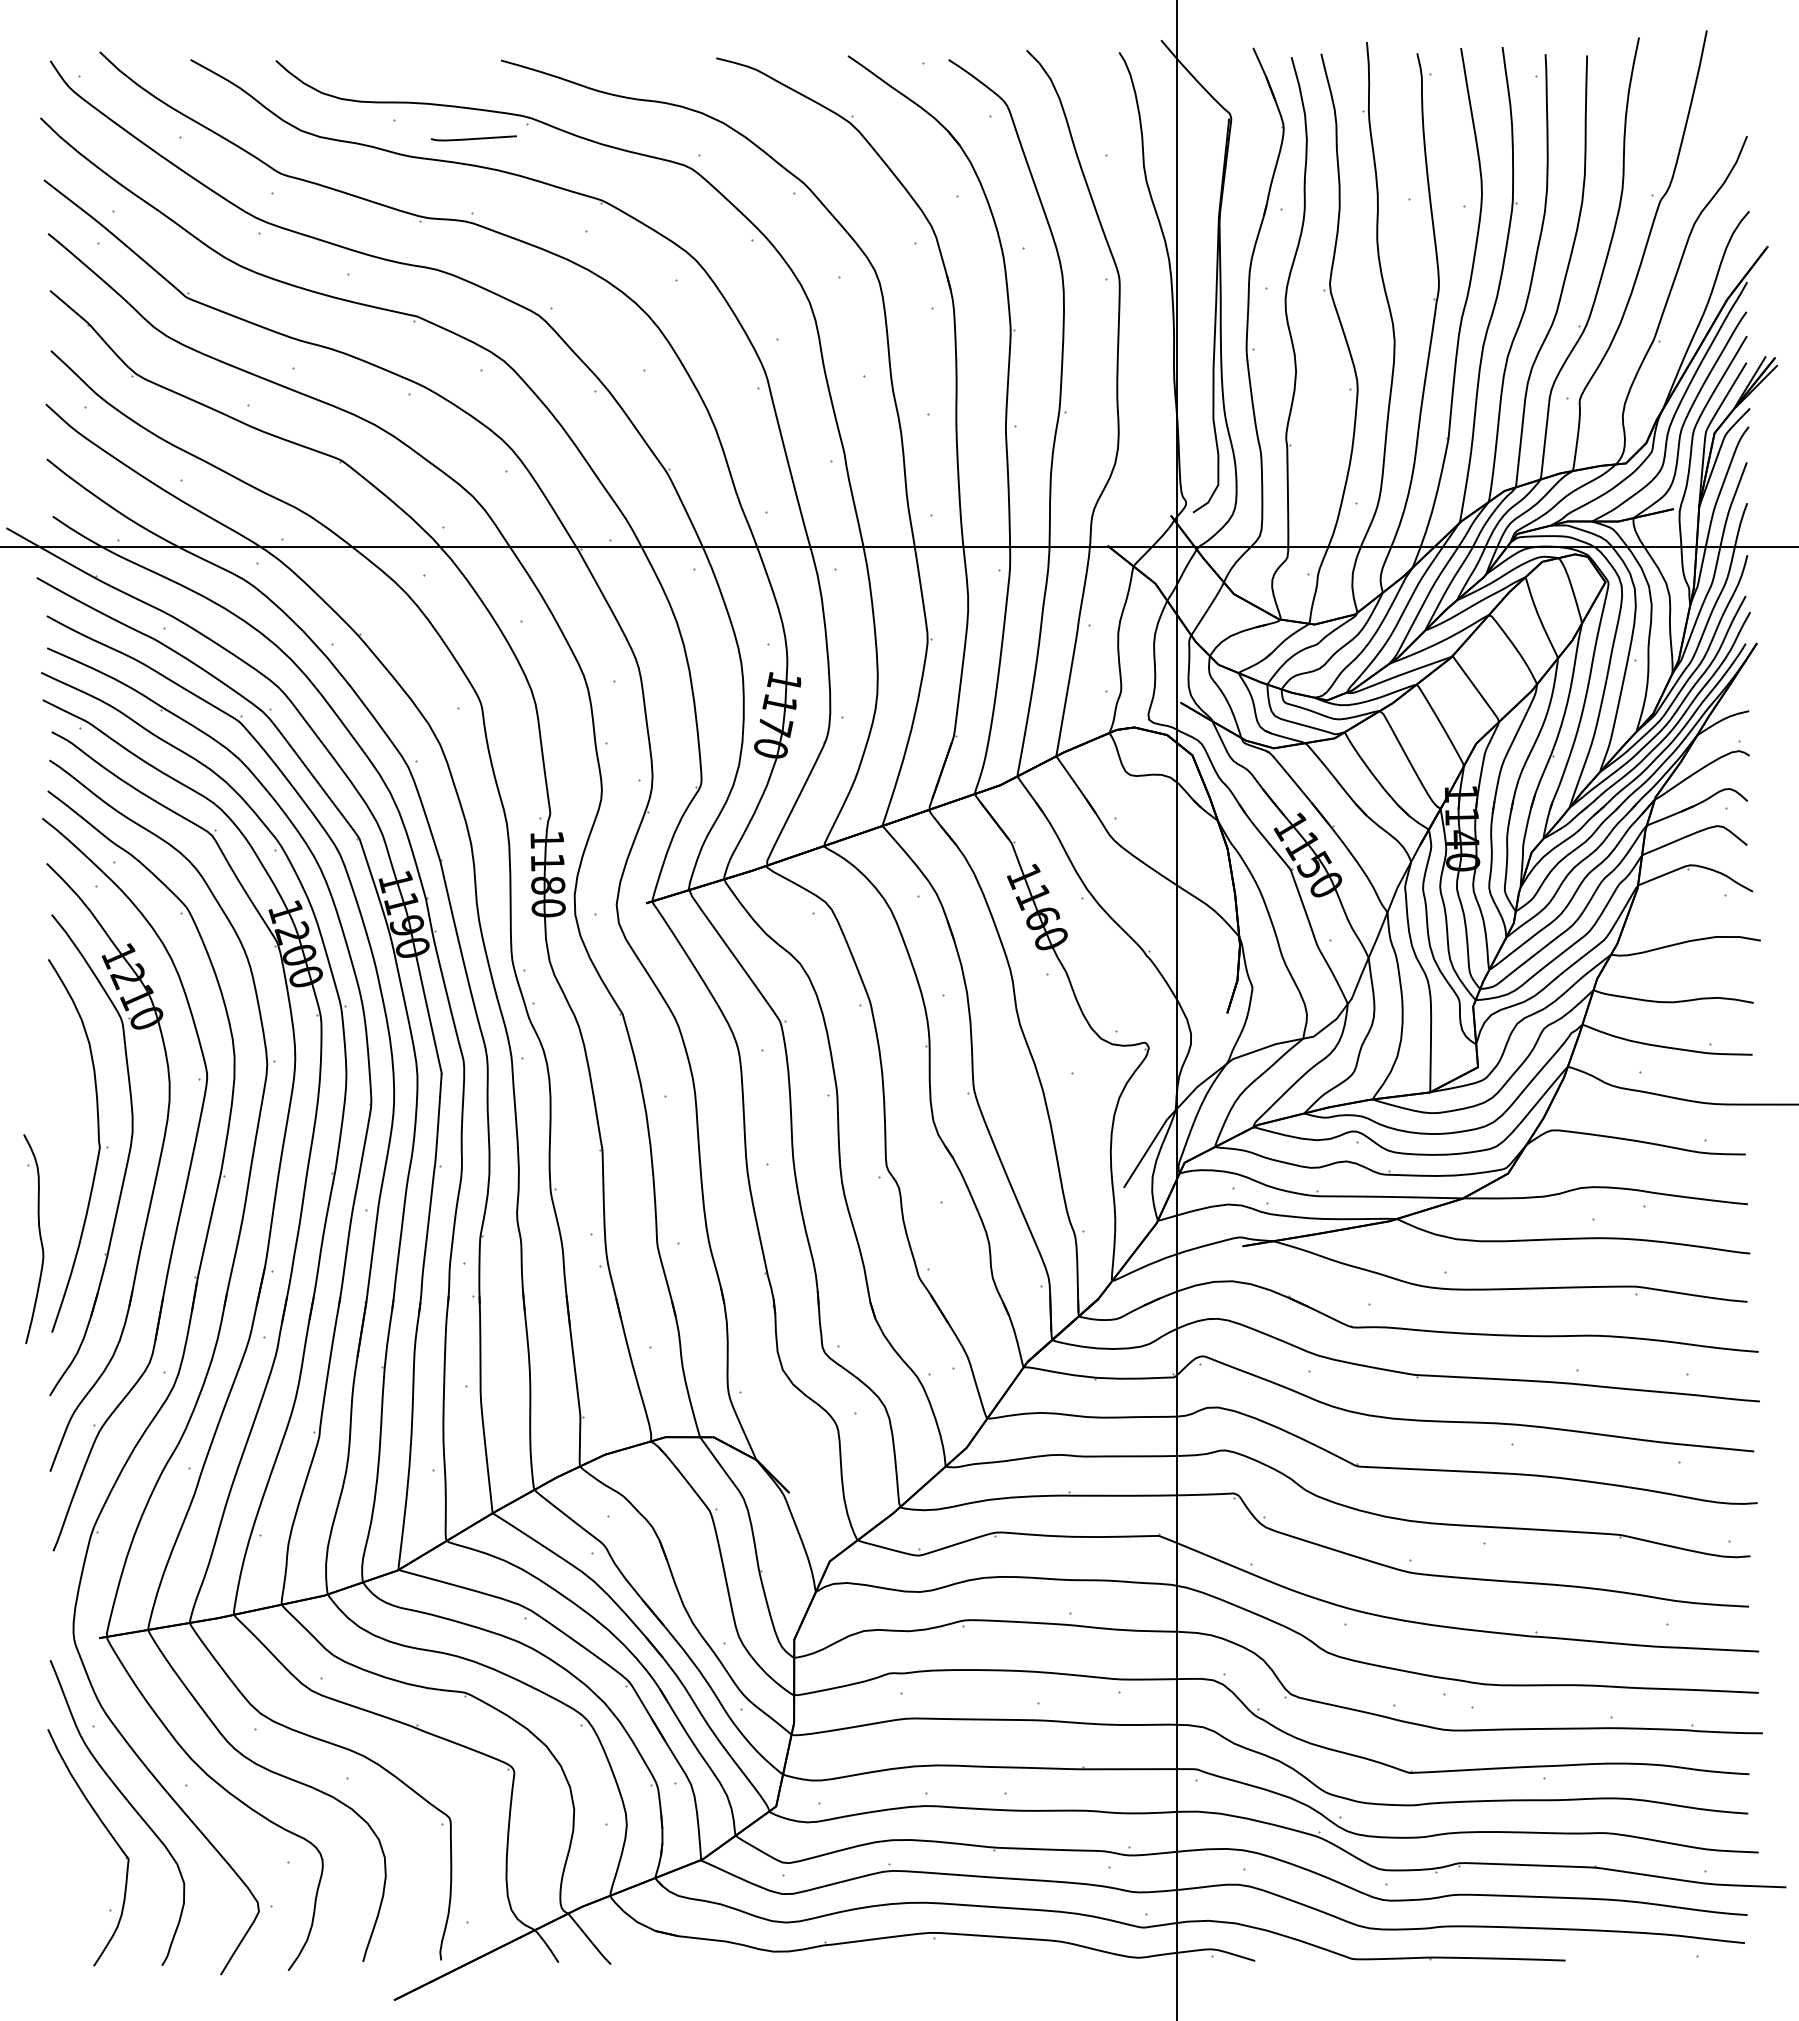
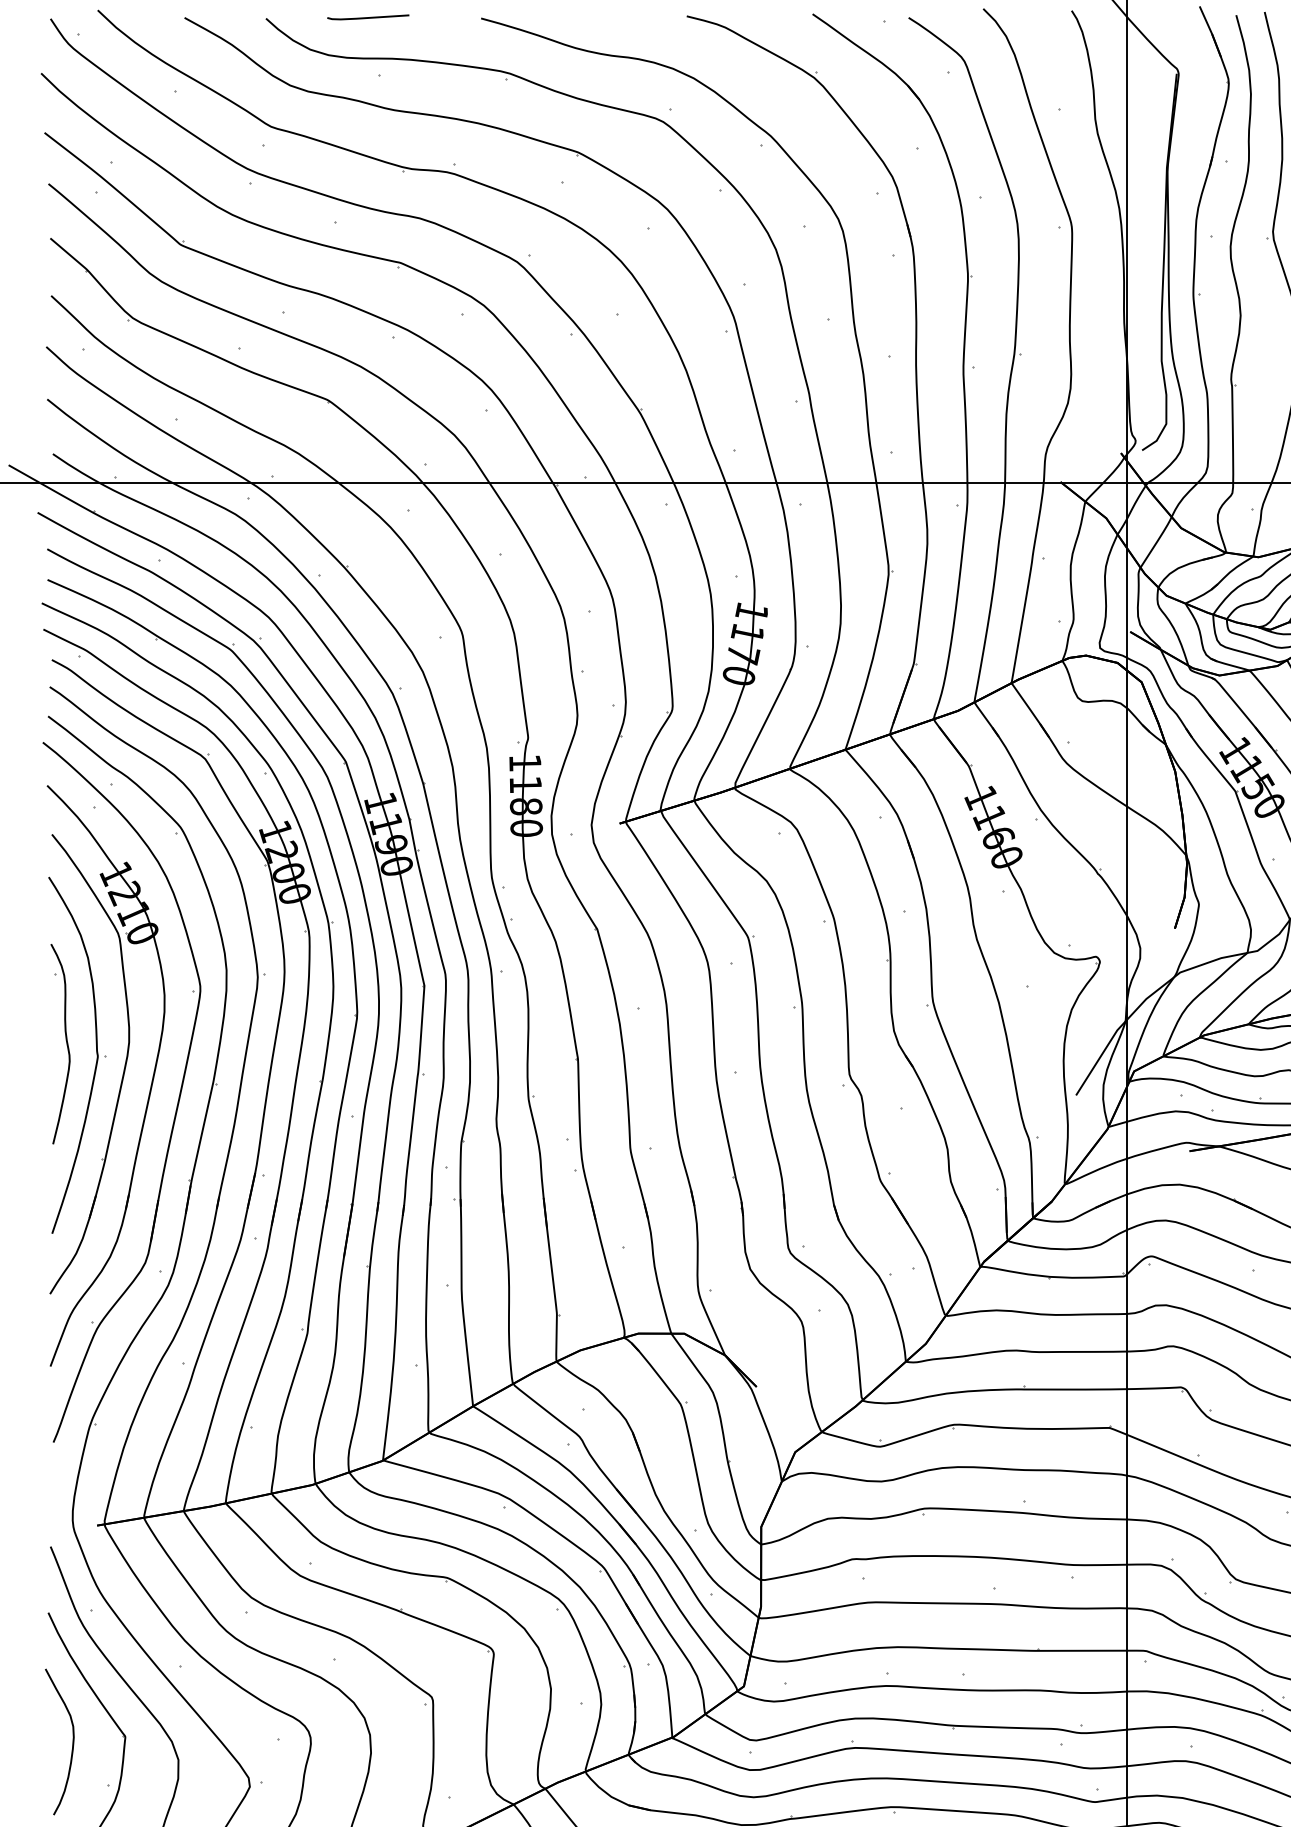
line: (473, 138) -> (367, 17), moved
part: (39, 1237) -> (66, 1042), moved
curve: (73, 1864) -> (72, 1741), added

